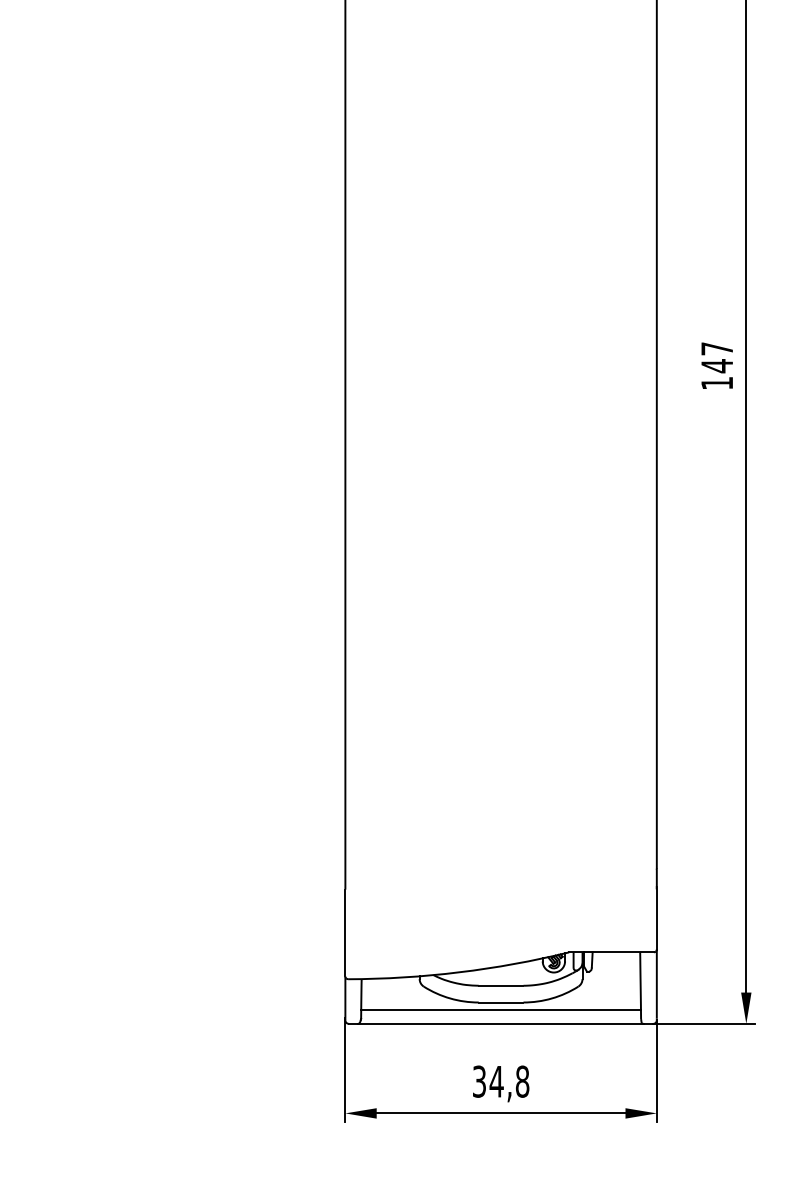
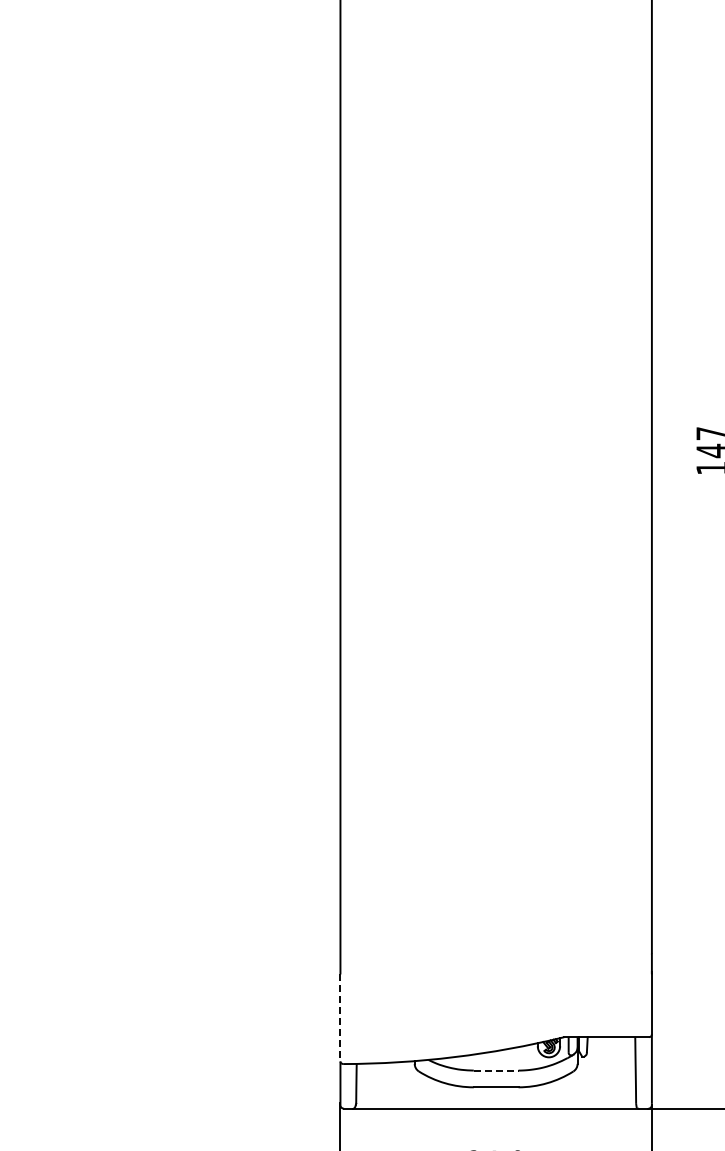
line: (345, 933) -> (340, 1018), solid -> dashed
line: (501, 985) -> (496, 1070), solid -> dashed
line: (500, 1010) -> (495, 1095), removed

